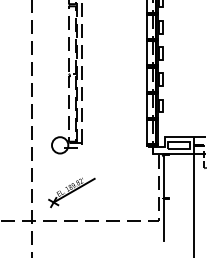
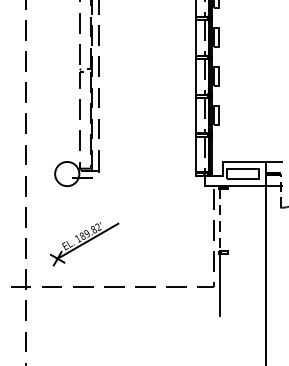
line: (163, 176) -> (220, 220), solid -> dashed

